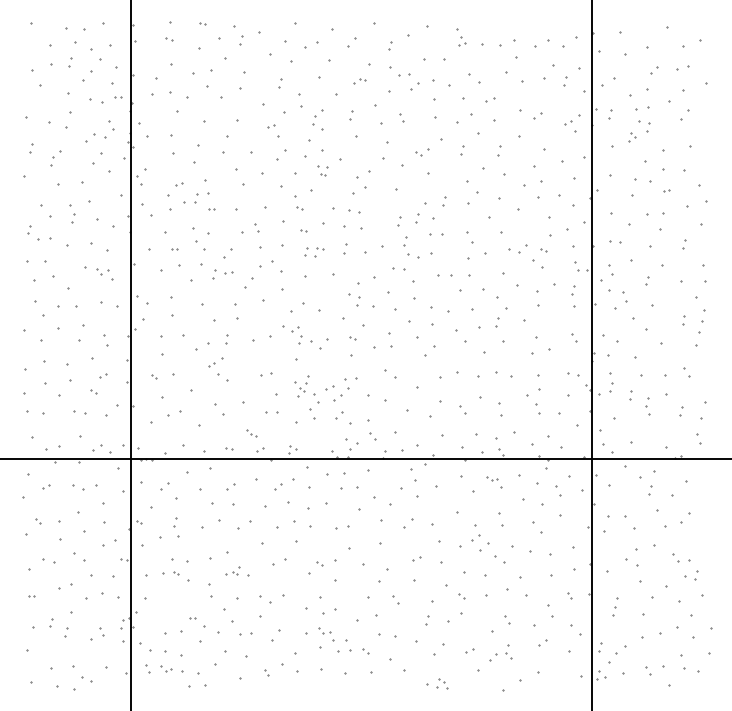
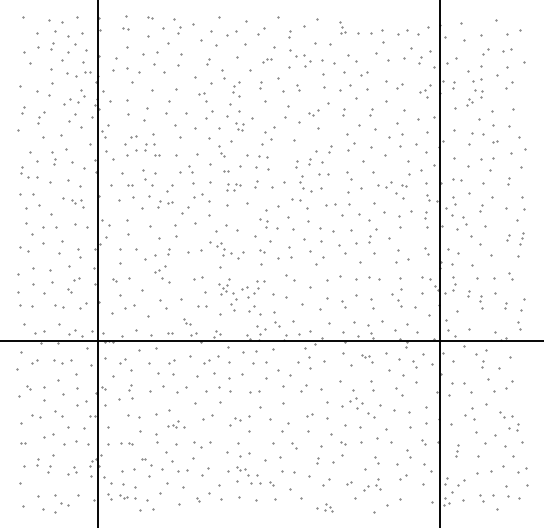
part: (701, 321) -> (521, 238), size x0.71
part: (32, 335) -> (24, 249), size x0.62
part: (112, 411) -> (83, 305), size x0.62
part: (170, 572) -> (126, 443), moved
part: (703, 633) -> (522, 470), size x0.62

